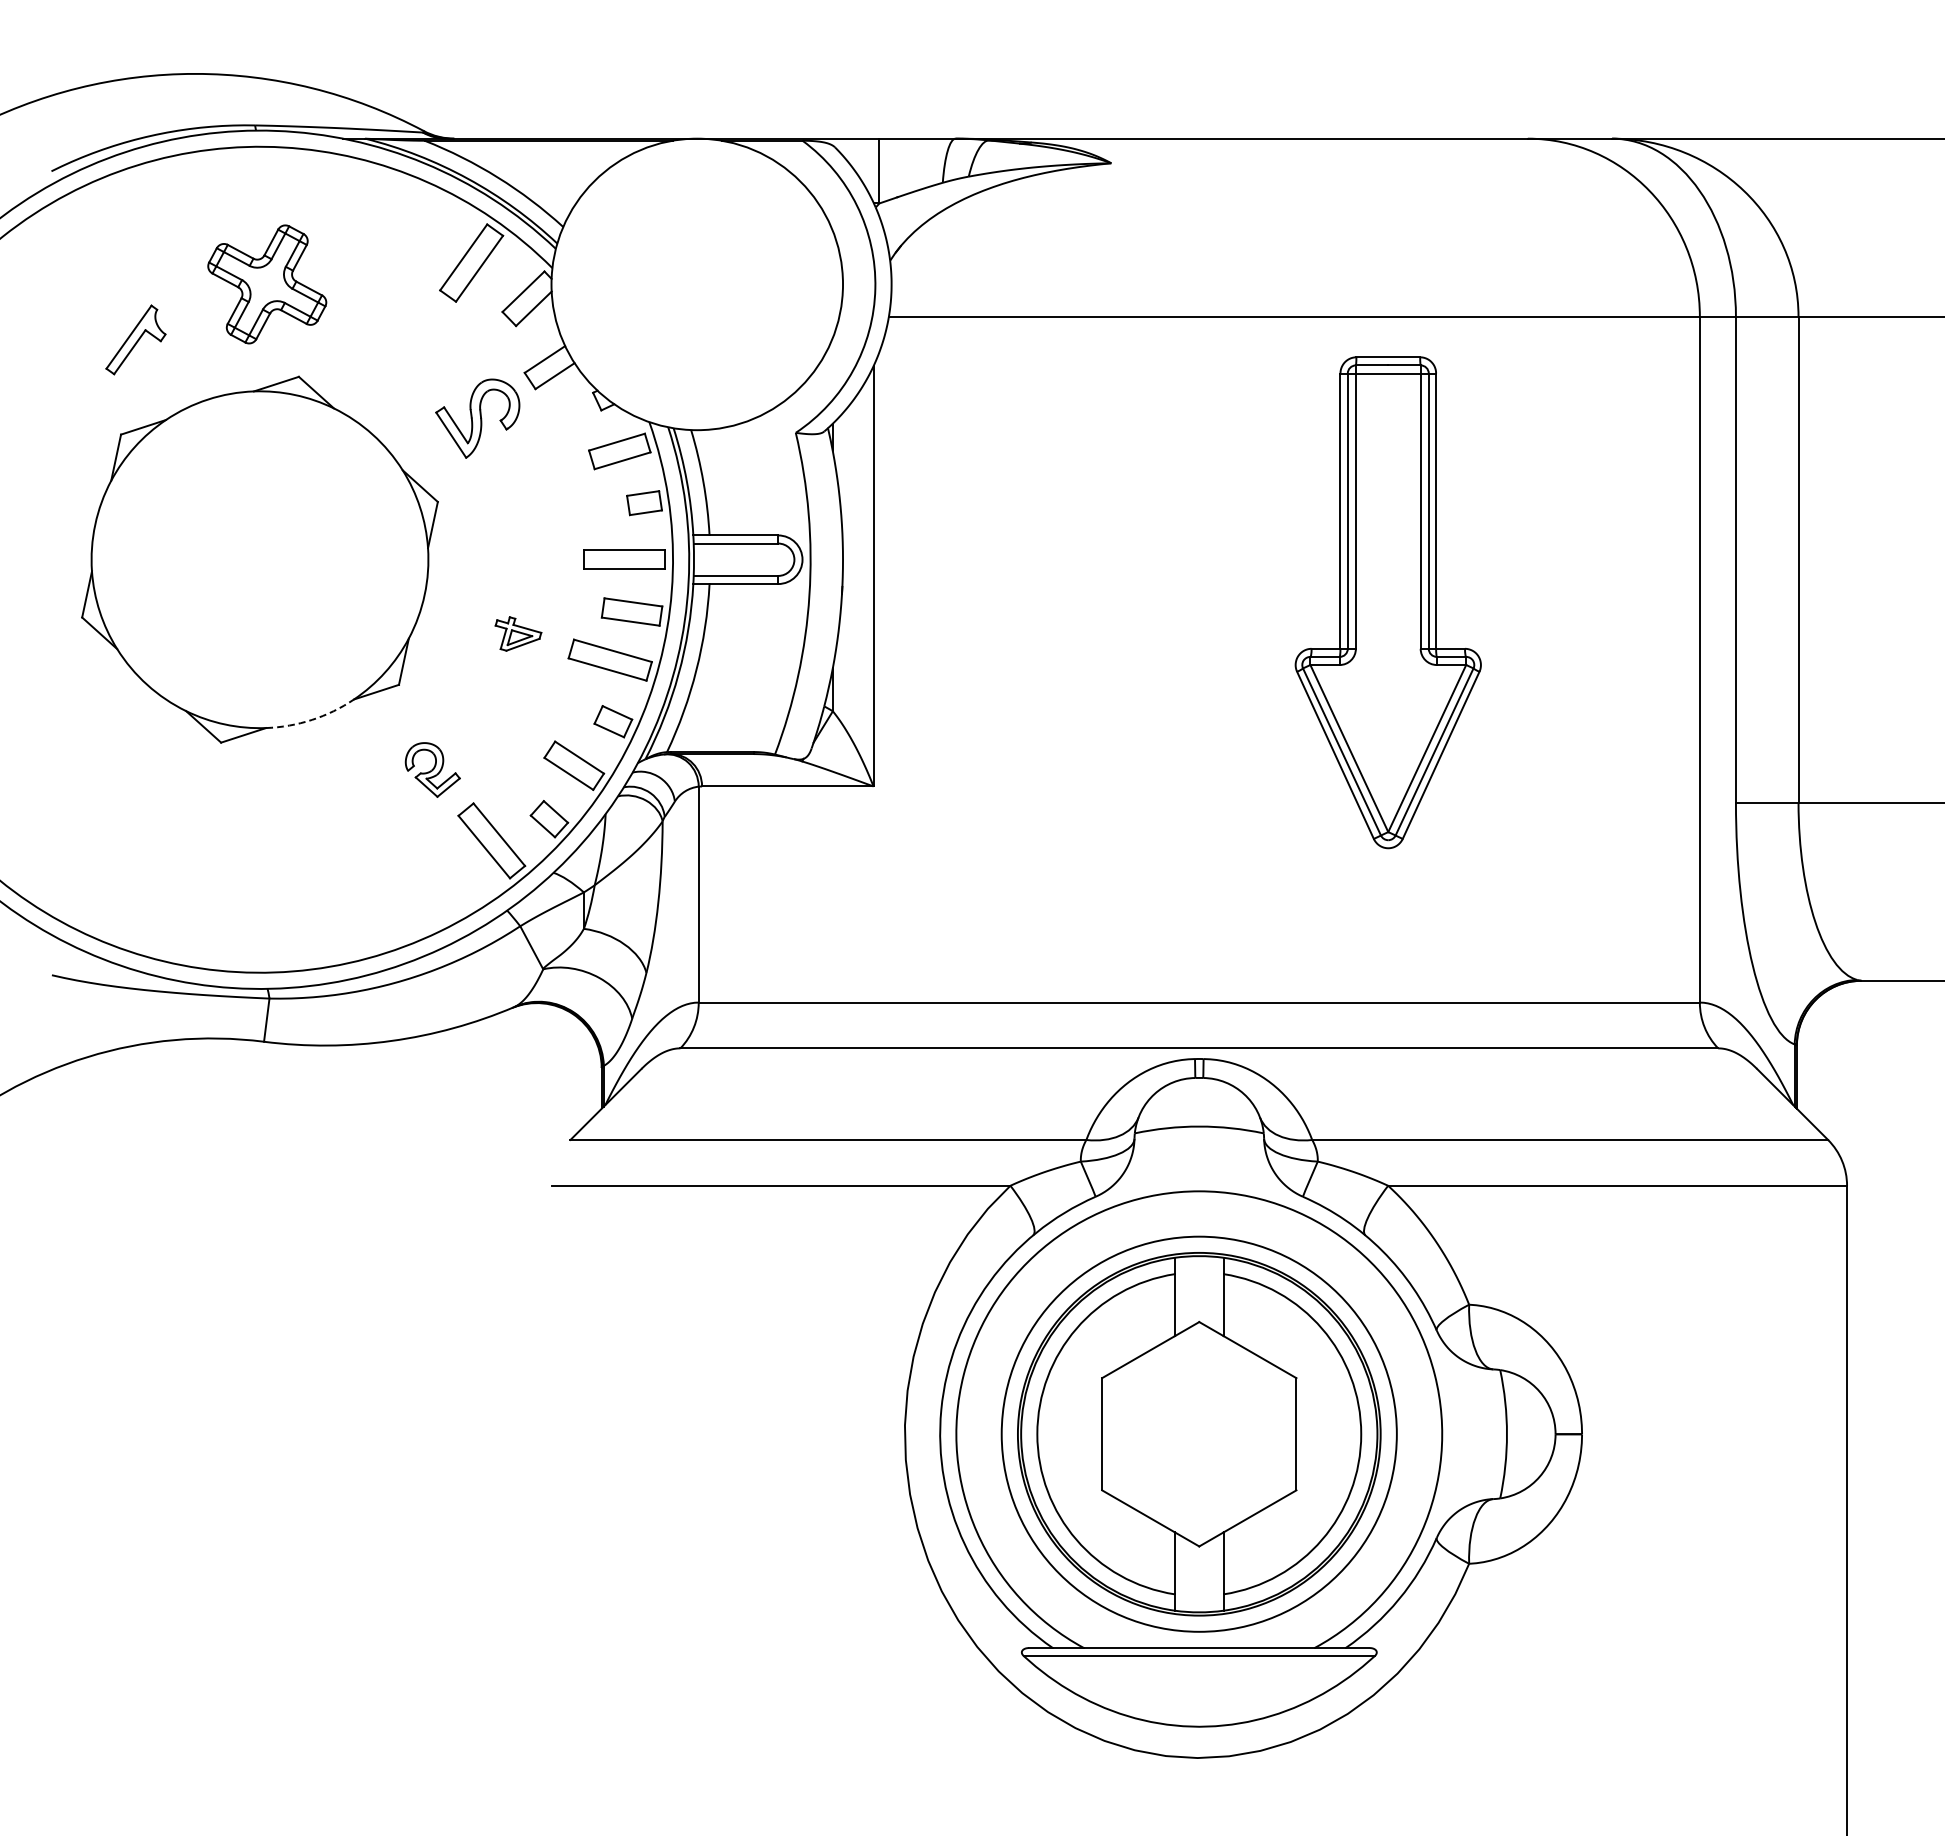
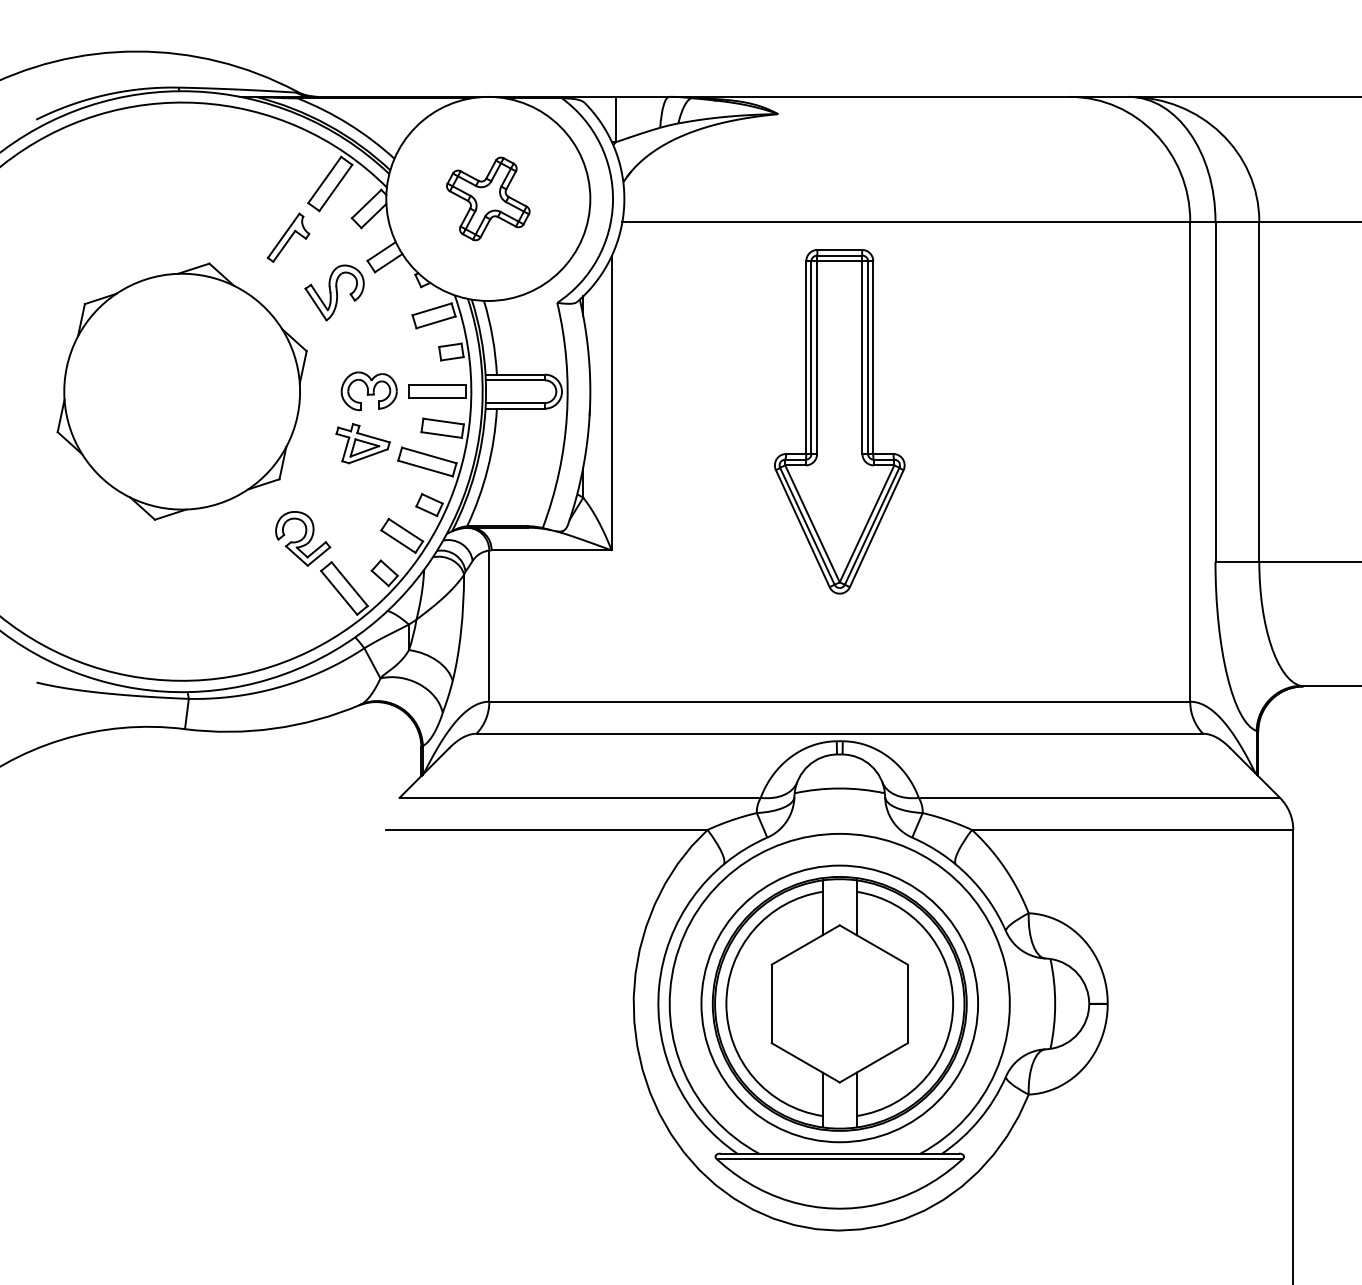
part: (267, 284) -> (488, 198), moved
part: (135, 339) -> (288, 237), moved
part: (527, 559) -> (369, 391), added
part: (1387, 602) -> (839, 421), moved
part: (518, 633) -> (363, 443), size x1.67
arc: (312, 719) -> (218, 503), dashed -> solid
part: (432, 769) -> (302, 538), size x1.43

